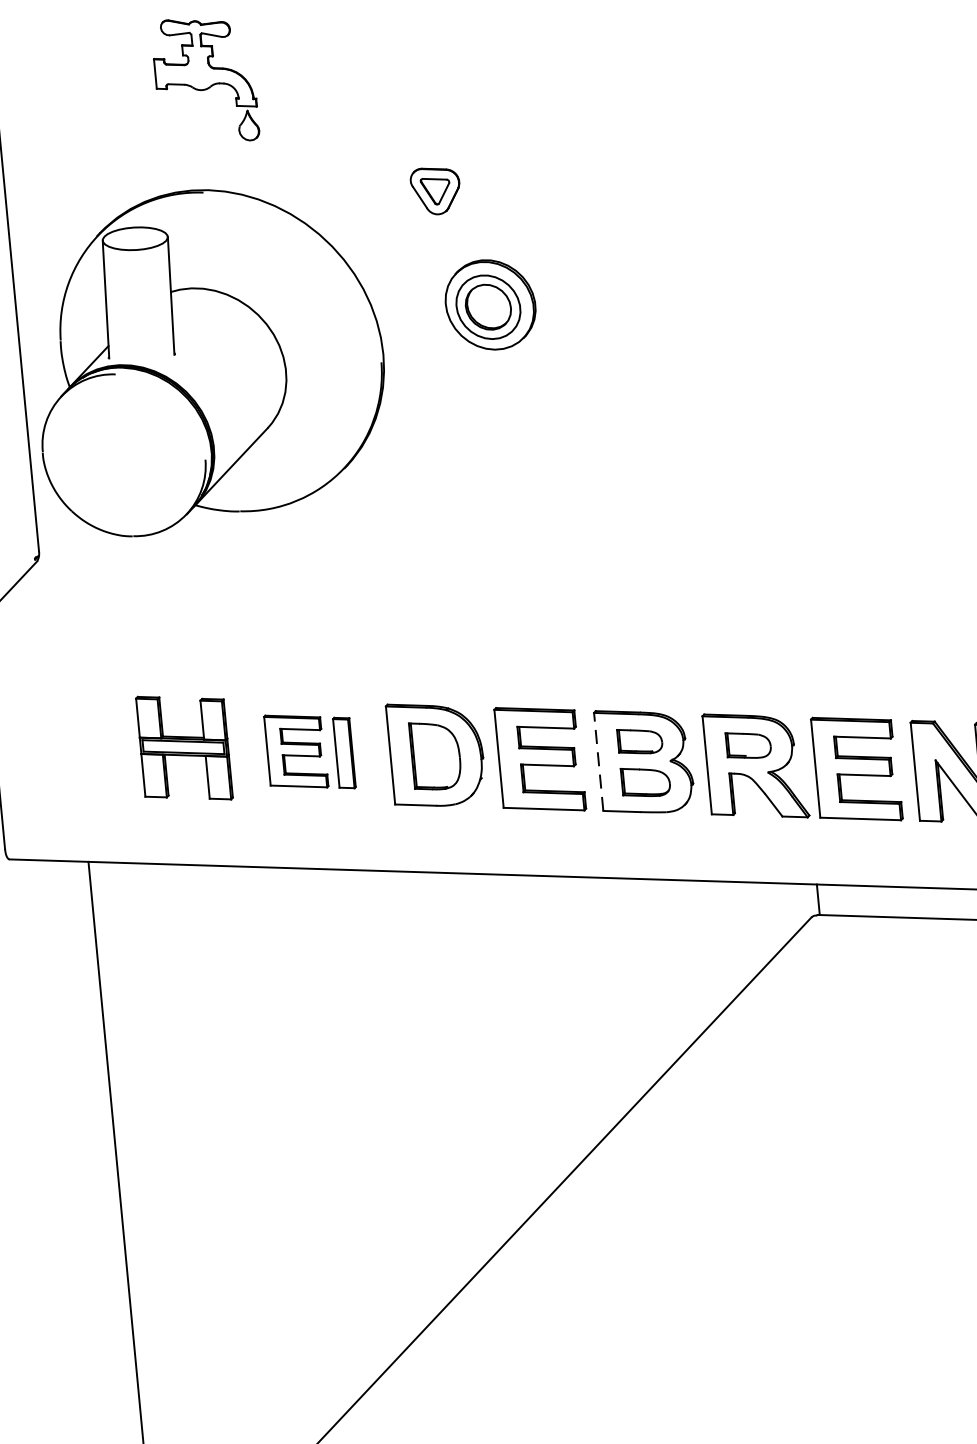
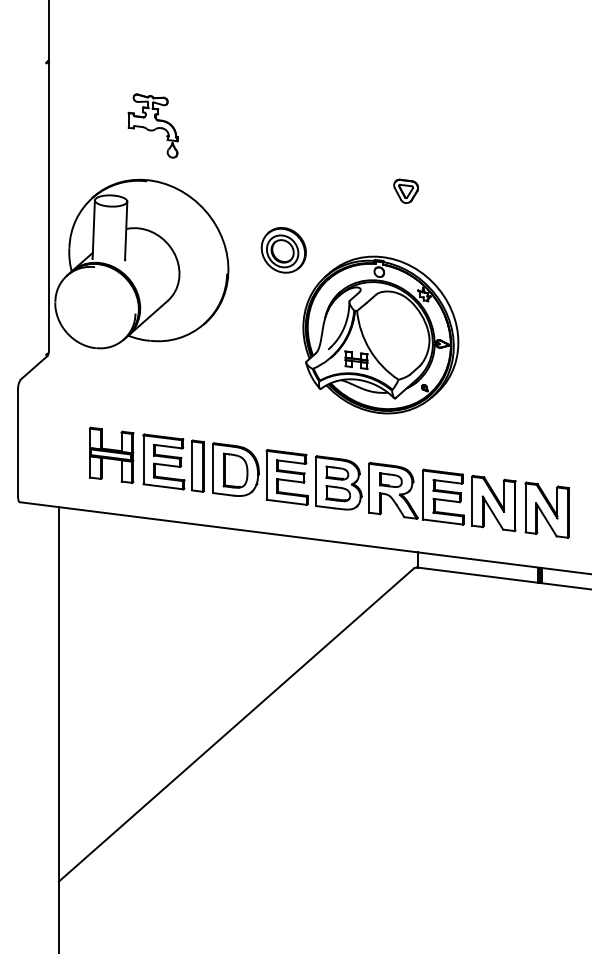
part: (434, 189) -> (405, 190), moved
part: (700, 455) -> (380, 334), added
part: (309, 750) -> (173, 462), size x1.43
line: (597, 761) -> (315, 481), dashed -> solid

